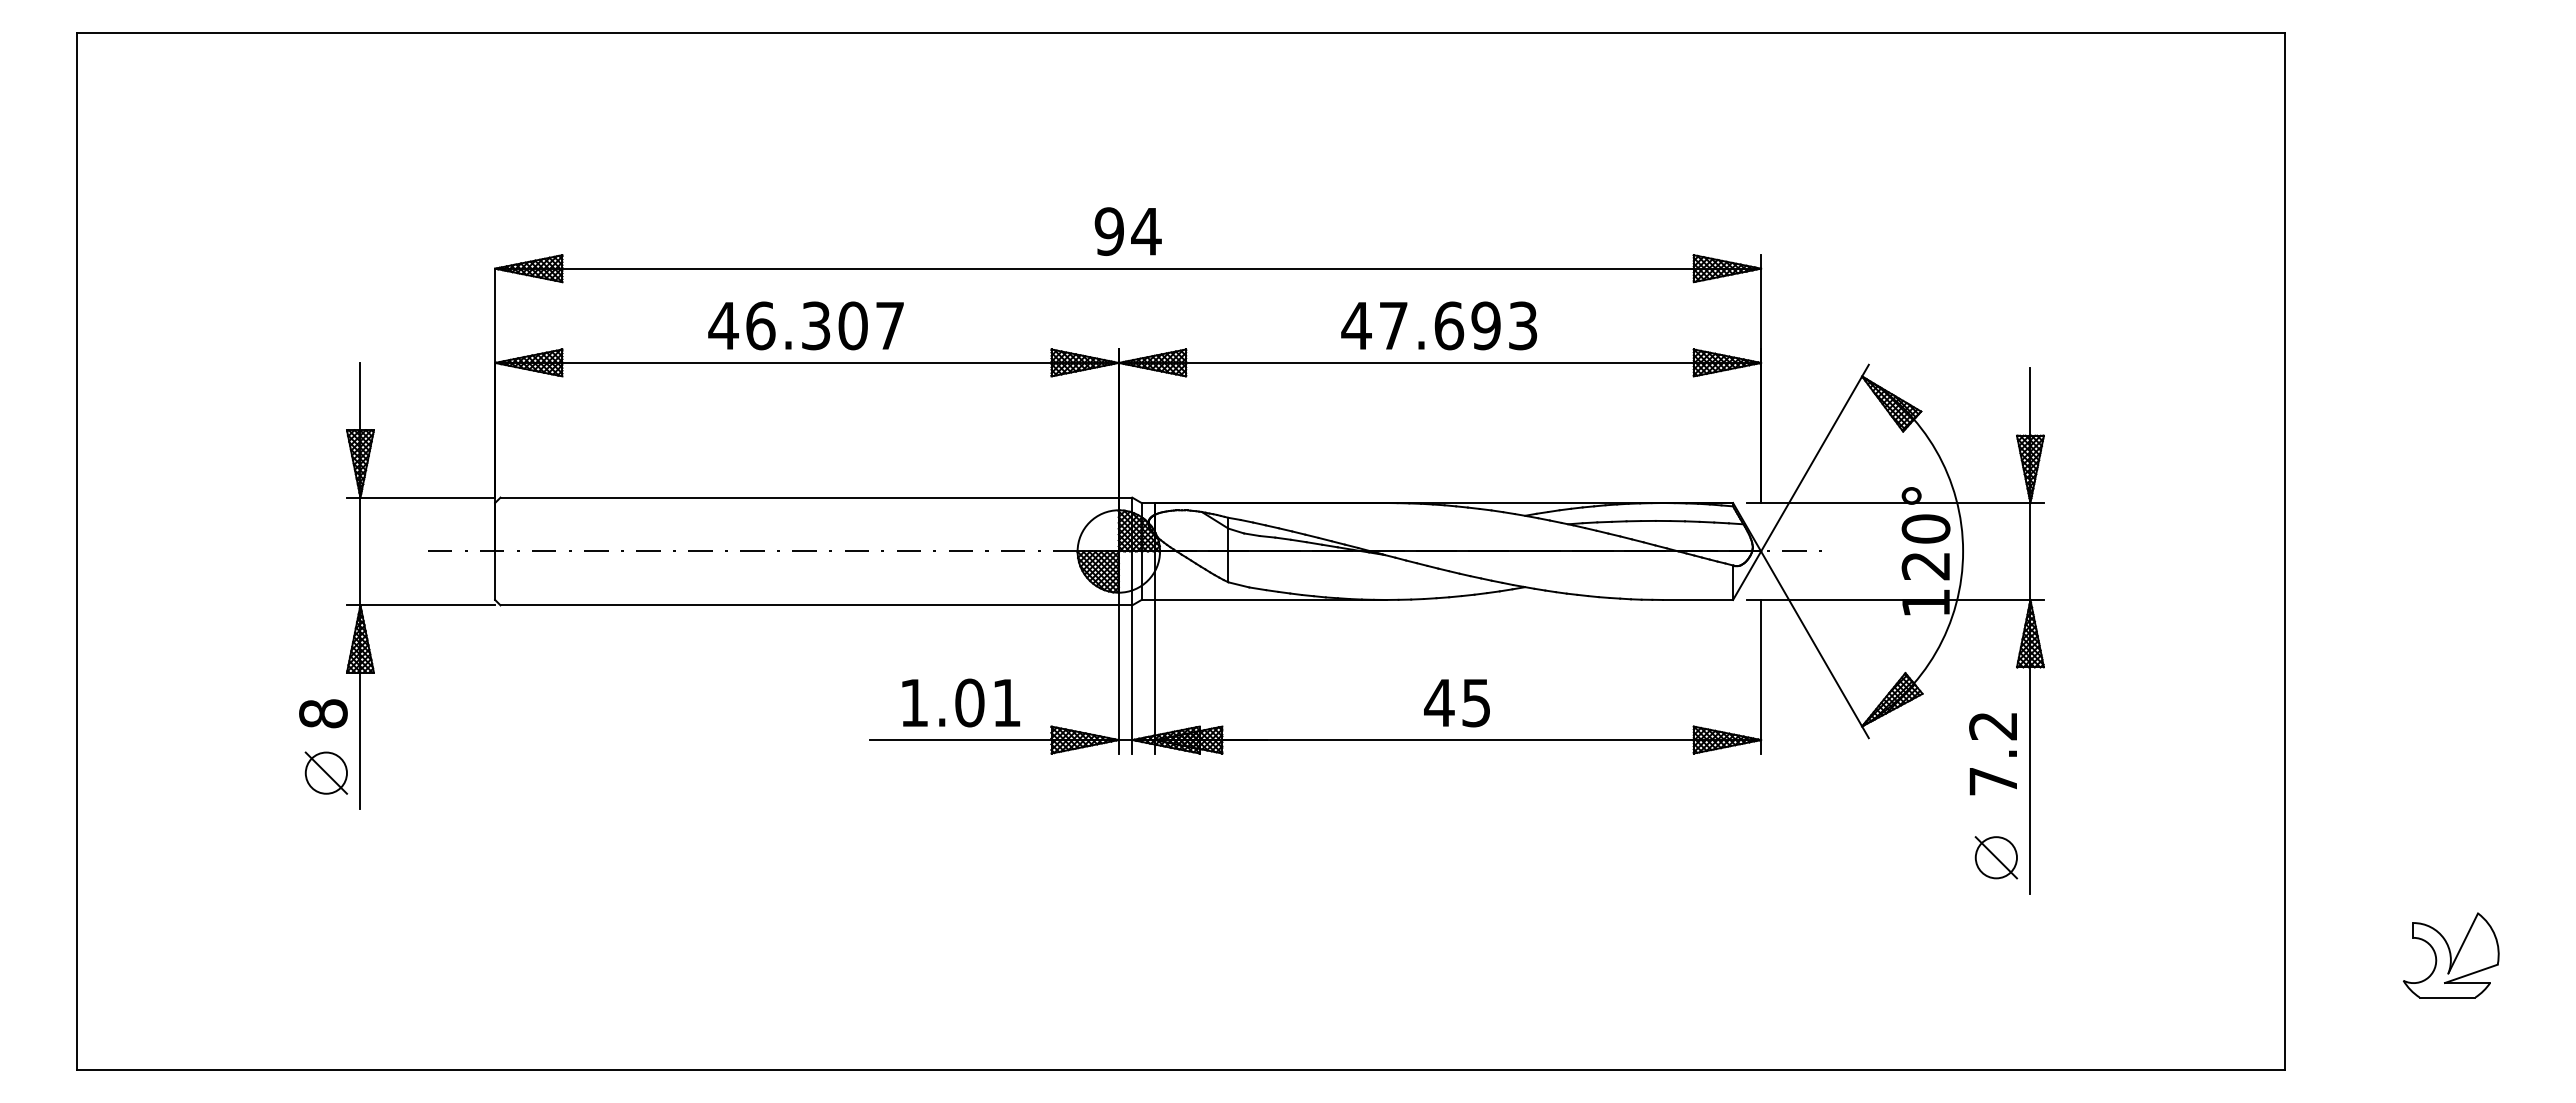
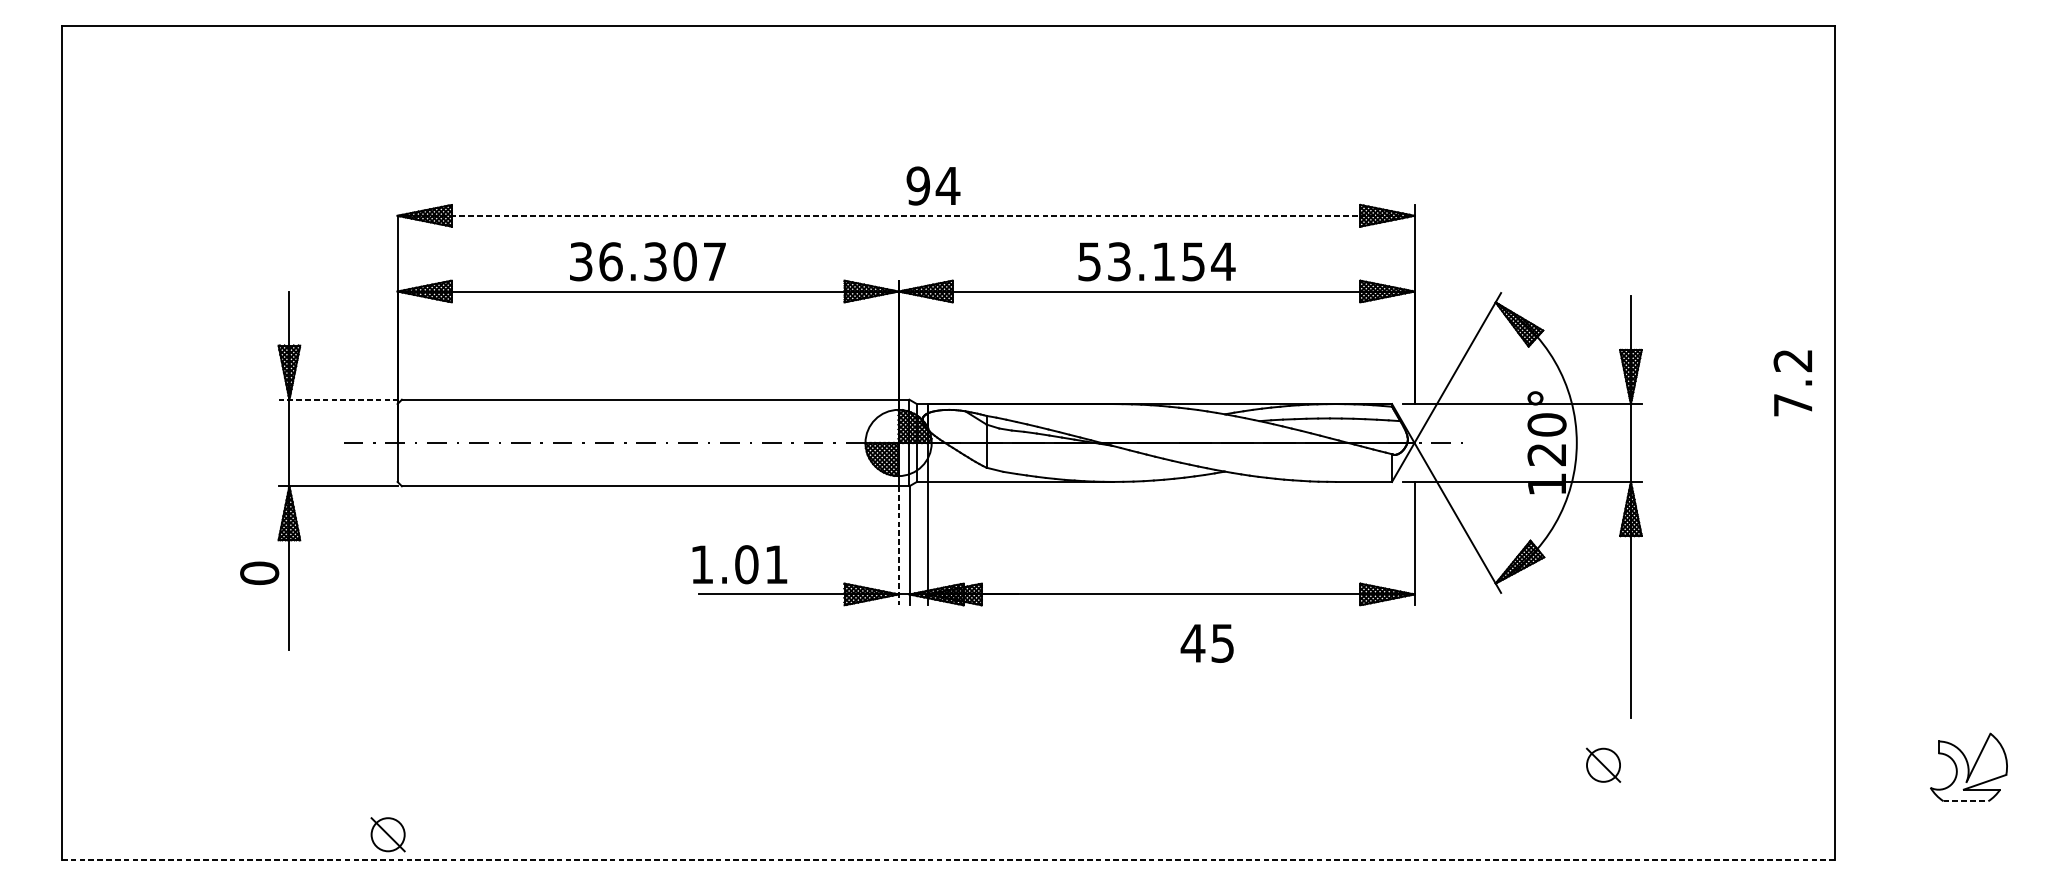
text: (1127, 231) -> (932, 185), moved
line: (1128, 268) -> (906, 215), solid -> dashed
text: (723, 325) -> (581, 261), 46.307 -> 36.307
text: (1439, 325) -> (1156, 261), 47.693 -> 53.154
line: (421, 497) -> (338, 399), solid -> dashed
line: (1118, 679) -> (898, 545), solid -> dashed
text: (961, 702) -> (740, 564), moved
text: (1456, 703) -> (1206, 643), moved
text: (323, 713) -> (259, 573), 8 -> 0
text: (1992, 754) -> (1792, 383), moved
part: (326, 772) -> (388, 834), moved
part: (1996, 857) -> (1603, 765), moved
line: (2447, 997) -> (1965, 801), solid -> dashed
line: (1180, 1070) -> (948, 859), solid -> dashed

